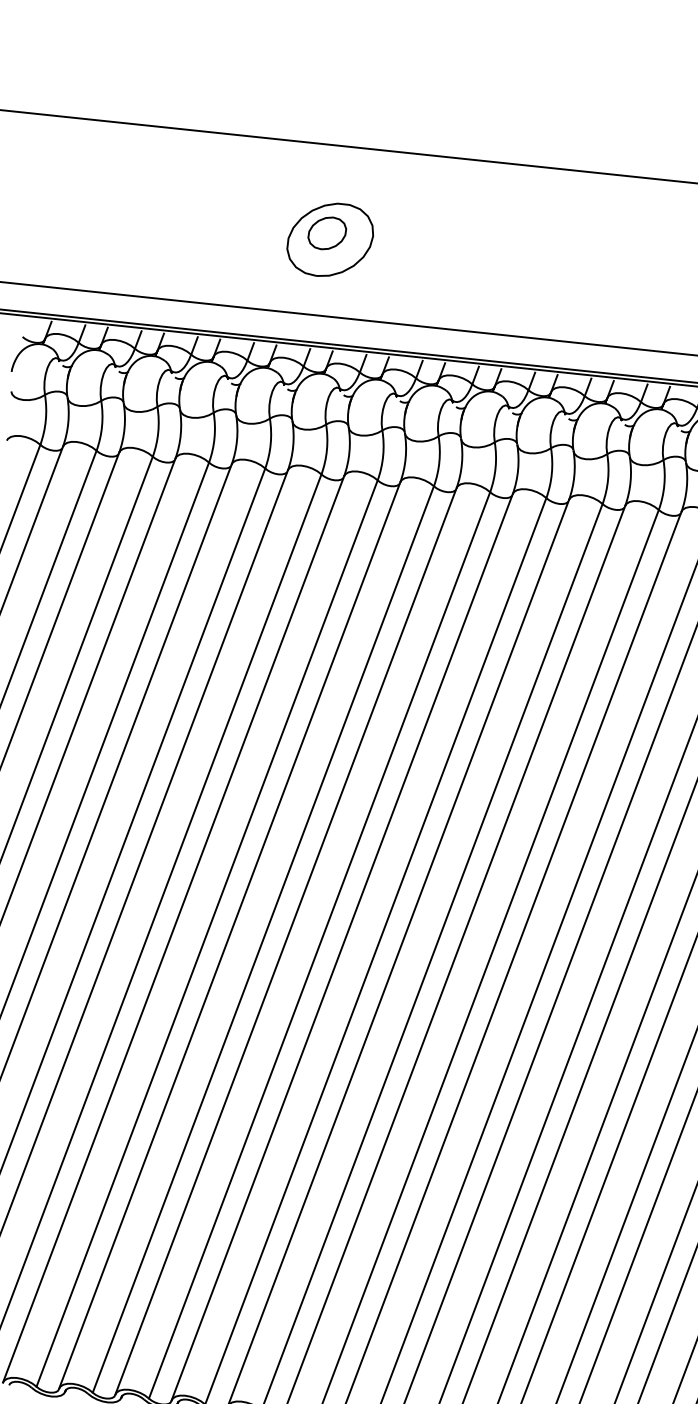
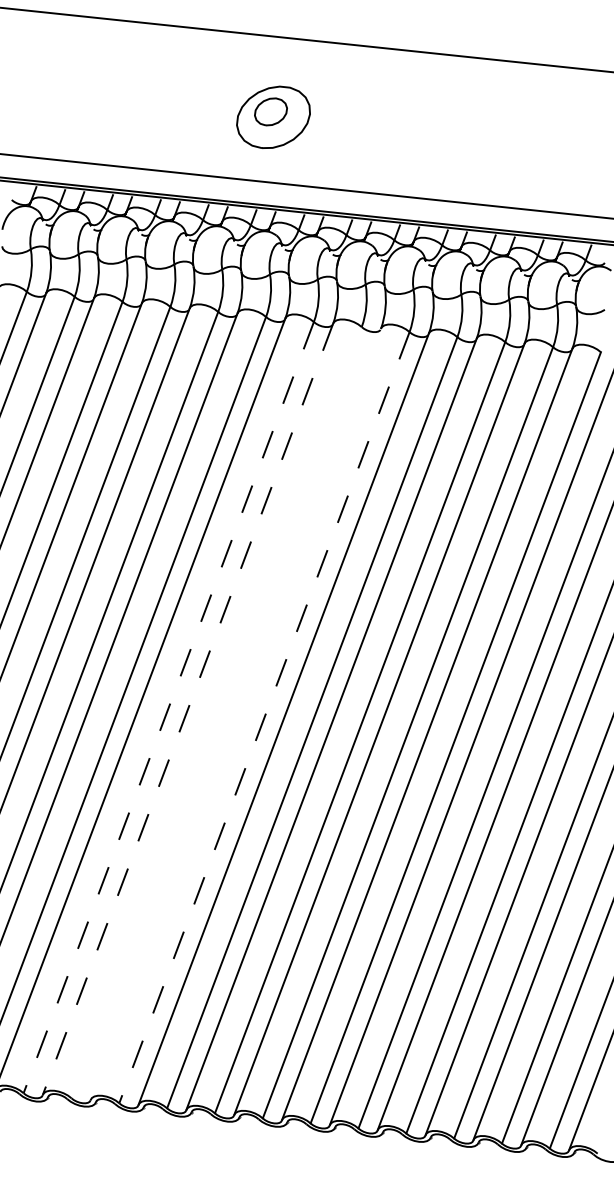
line: (206, 934) -> (168, 708), solid -> dashed
line: (229, 935) -> (187, 709), solid -> dashed
line: (263, 939) -> (216, 712), removed
line: (285, 940) -> (235, 713), removed
line: (319, 946) -> (264, 718), solid -> dashed

